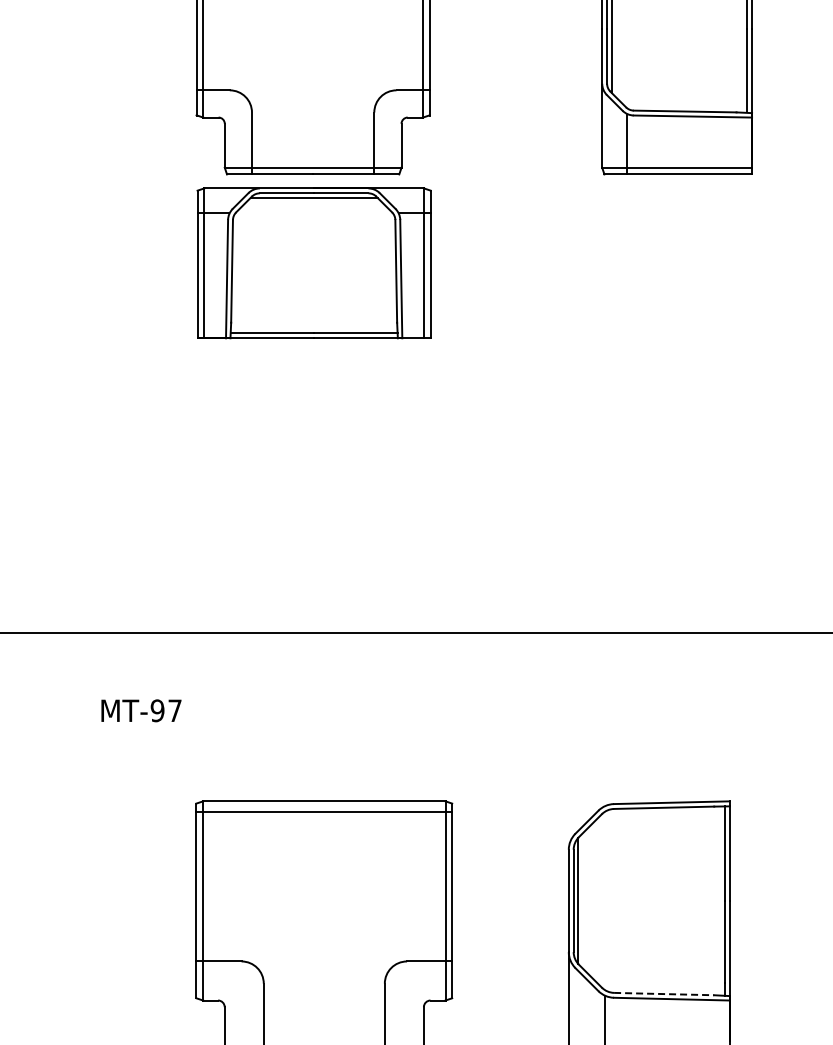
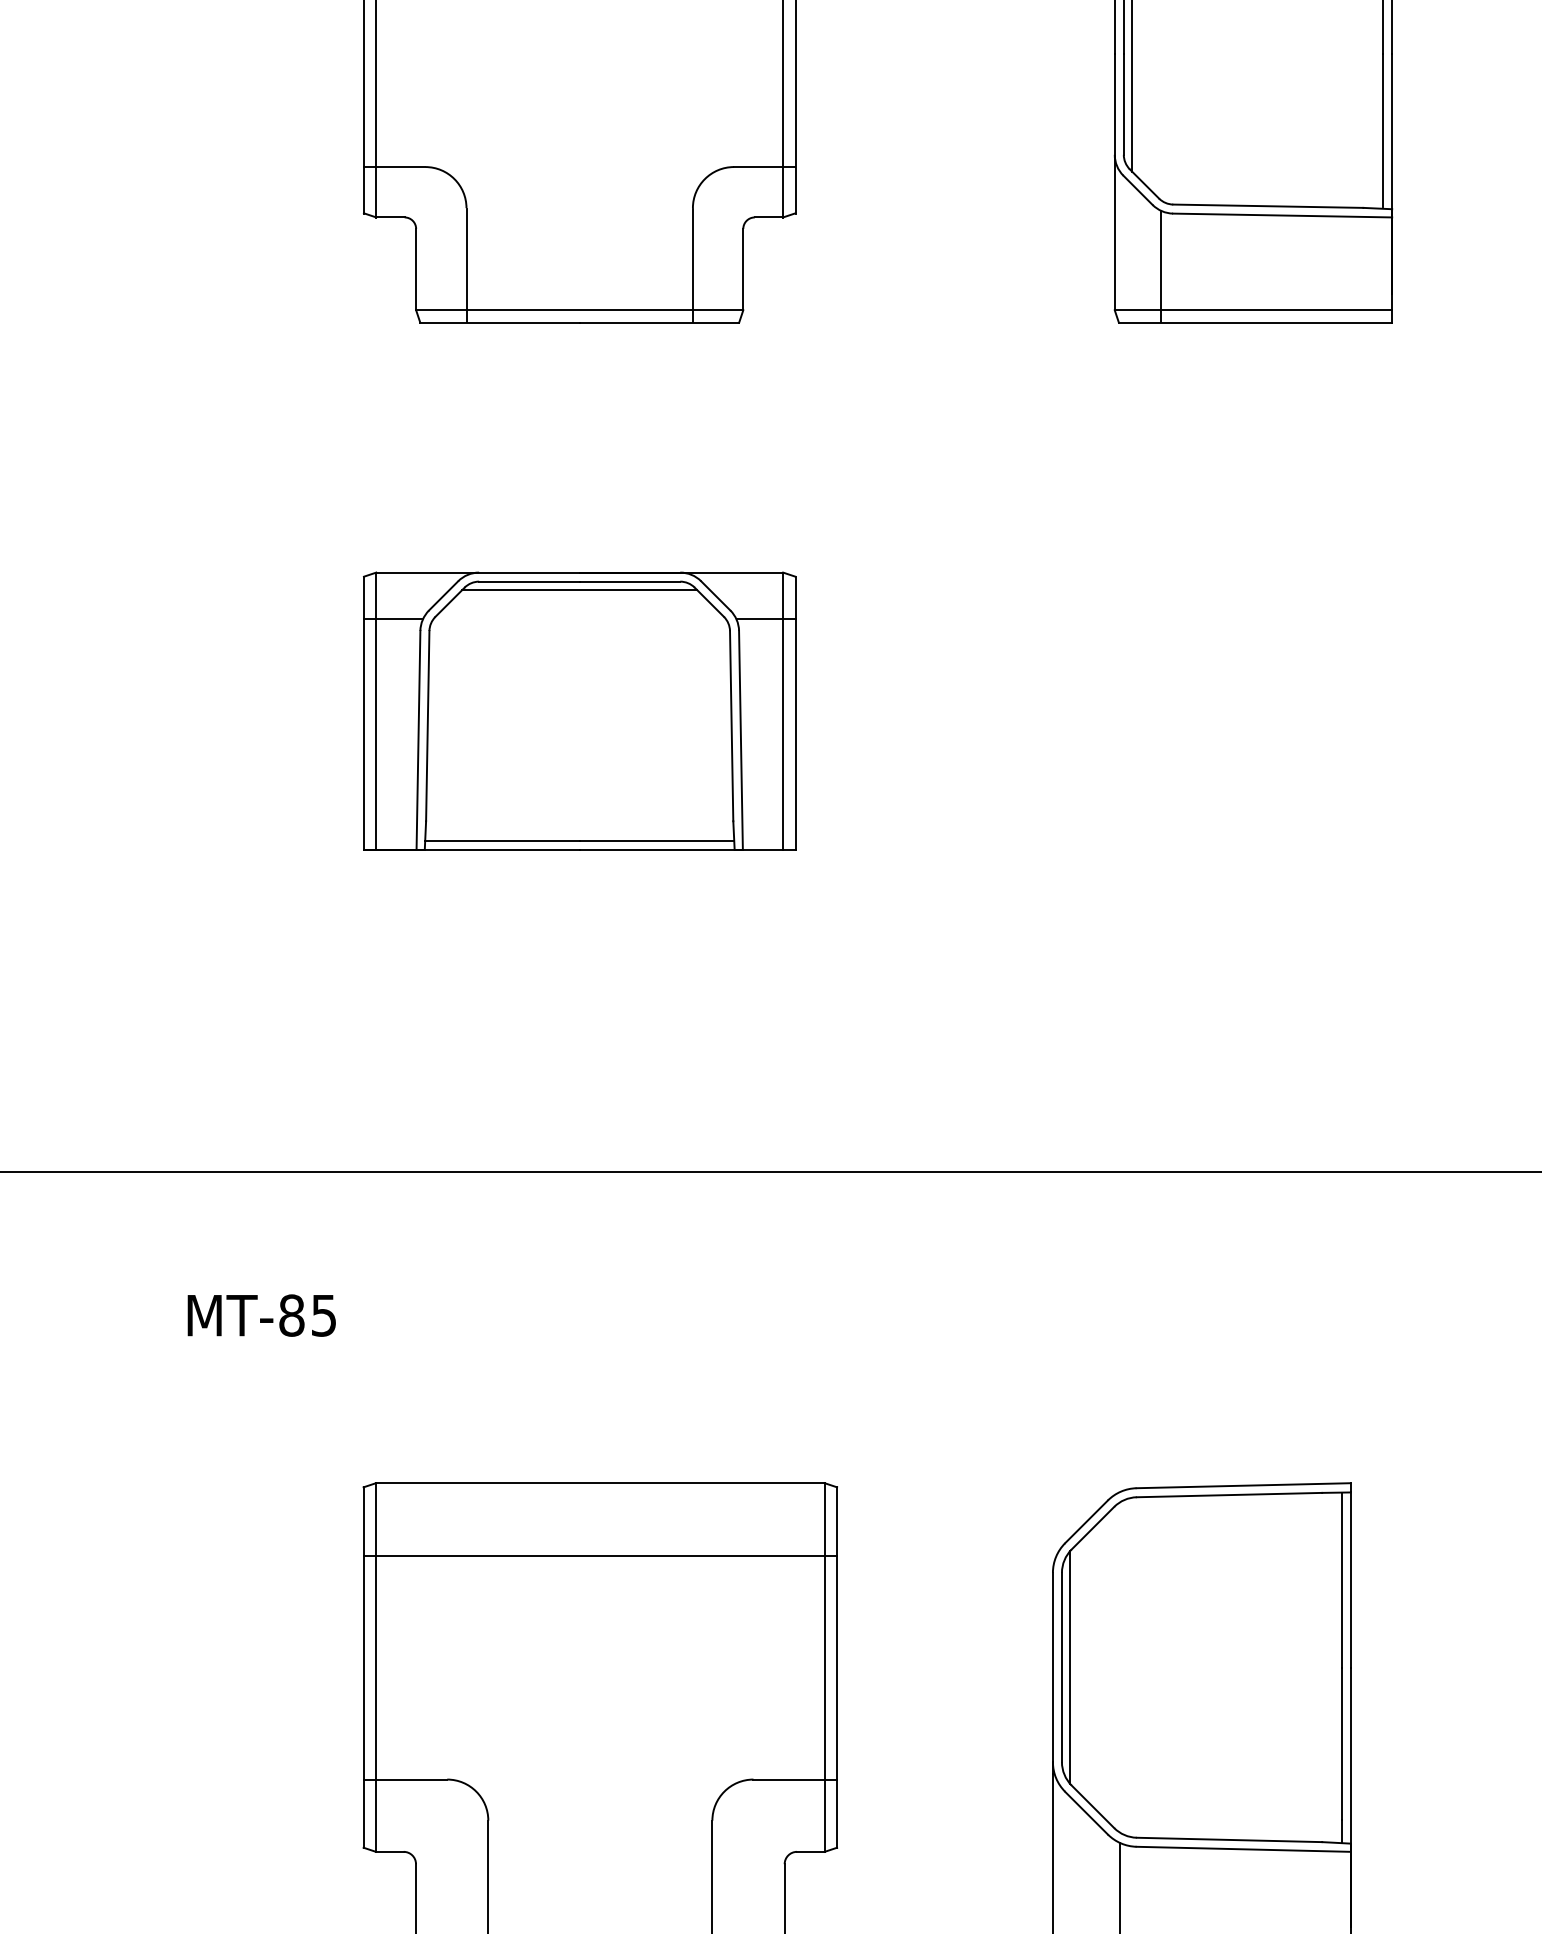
part: (313, 263) -> (578, 711), moved
text: (165, 710) -> (306, 1315), MT-97 -> MT-85
line: (324, 812) -> (600, 1555), moved
line: (664, 994) -> (1230, 1840), dashed -> solid

